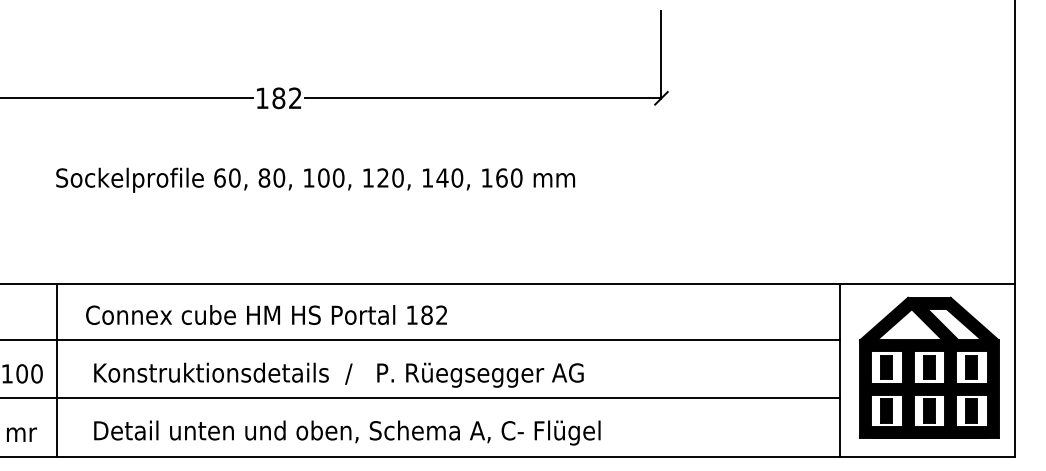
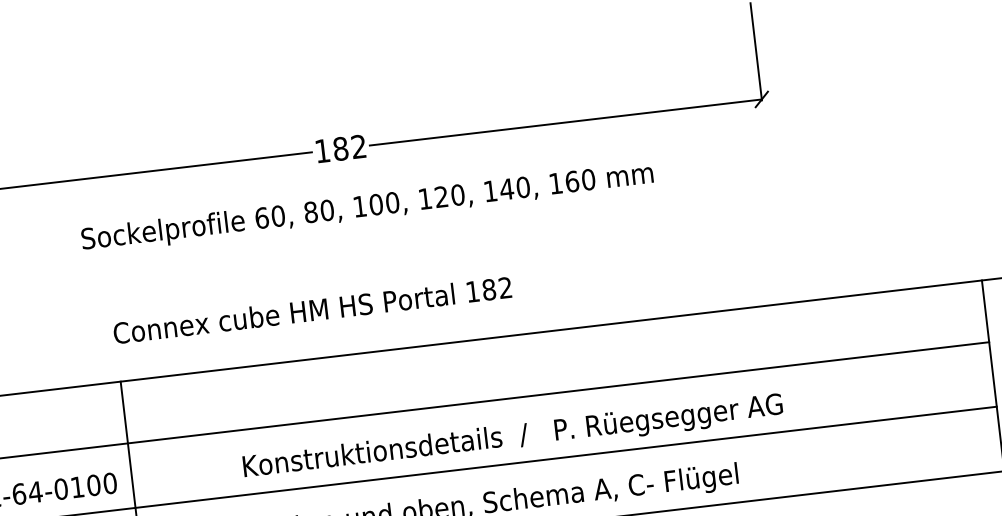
text: (315, 179) -> (367, 207), moved
text: (266, 314) -> (312, 309), moved
text: (338, 374) -> (512, 436), moved

